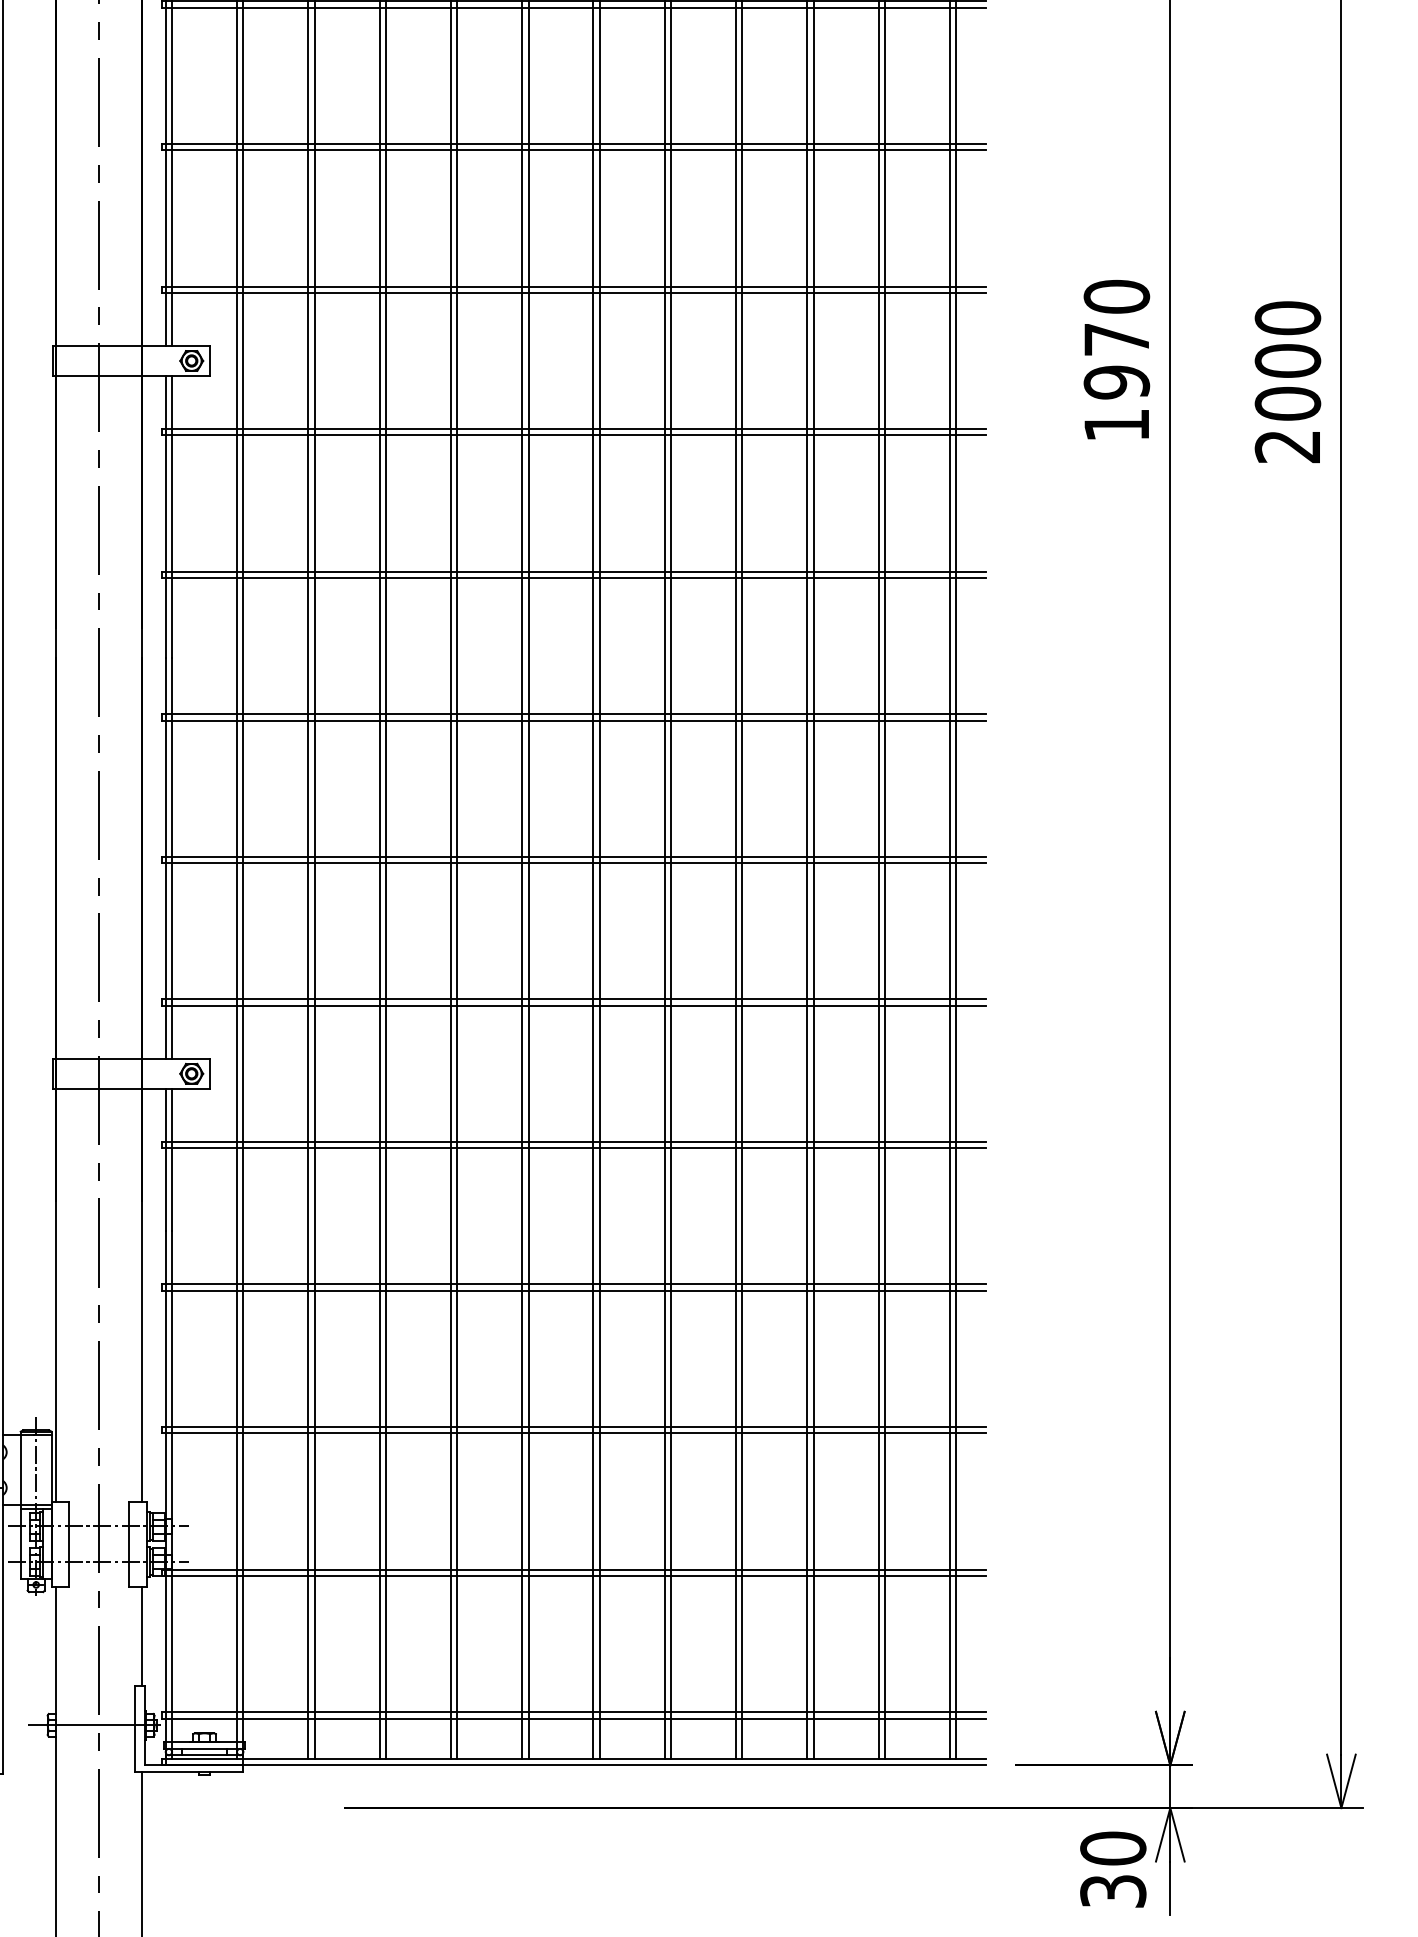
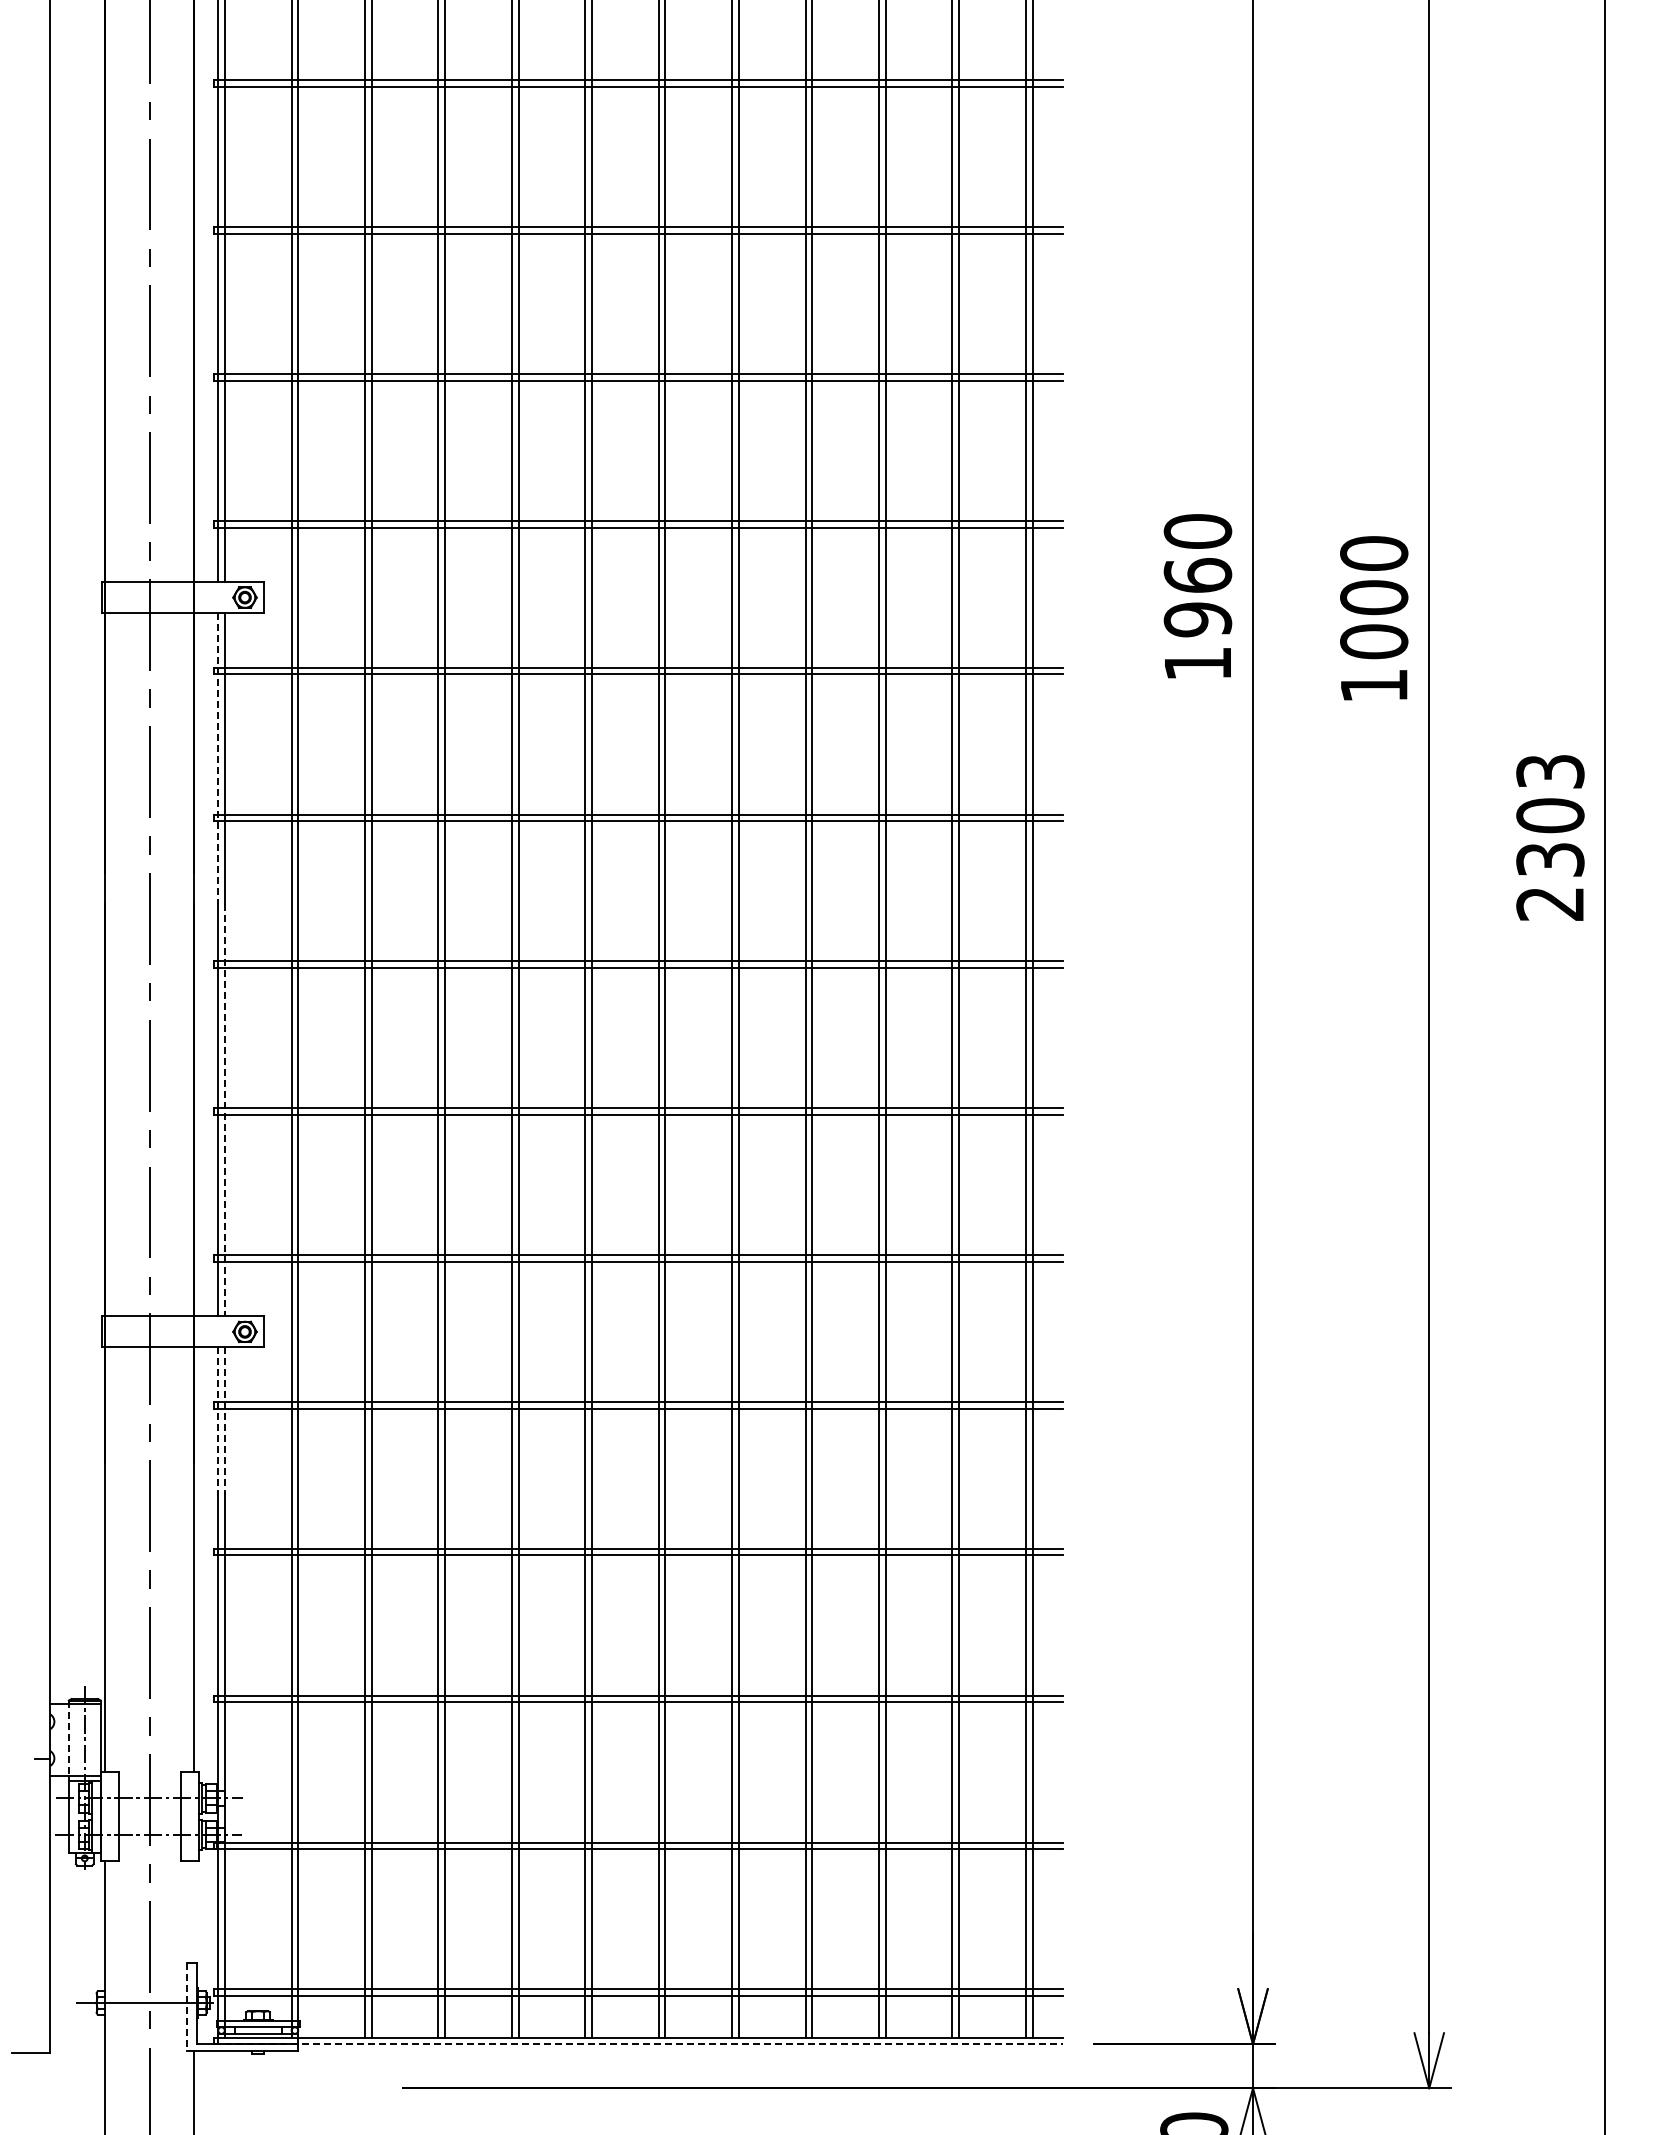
text: (1116, 339) -> (1197, 575), 1970 -> 1960
text: (1287, 447) -> (1373, 686), 2000 -> 1000
line: (166, 517) -> (218, 758), solid -> dashed
line: (171, 858) -> (224, 1110), solid -> dashed
line: (166, 1160) -> (218, 1421), solid -> dashed
line: (171, 1160) -> (224, 1421), solid -> dashed
line: (20, 1468) -> (68, 1738), solid -> dashed
line: (142, 1636) -> (194, 1911), removed
line: (134, 1729) -> (186, 2007), solid -> dashed
line: (573, 1765) -> (638, 2044), solid -> dashed

